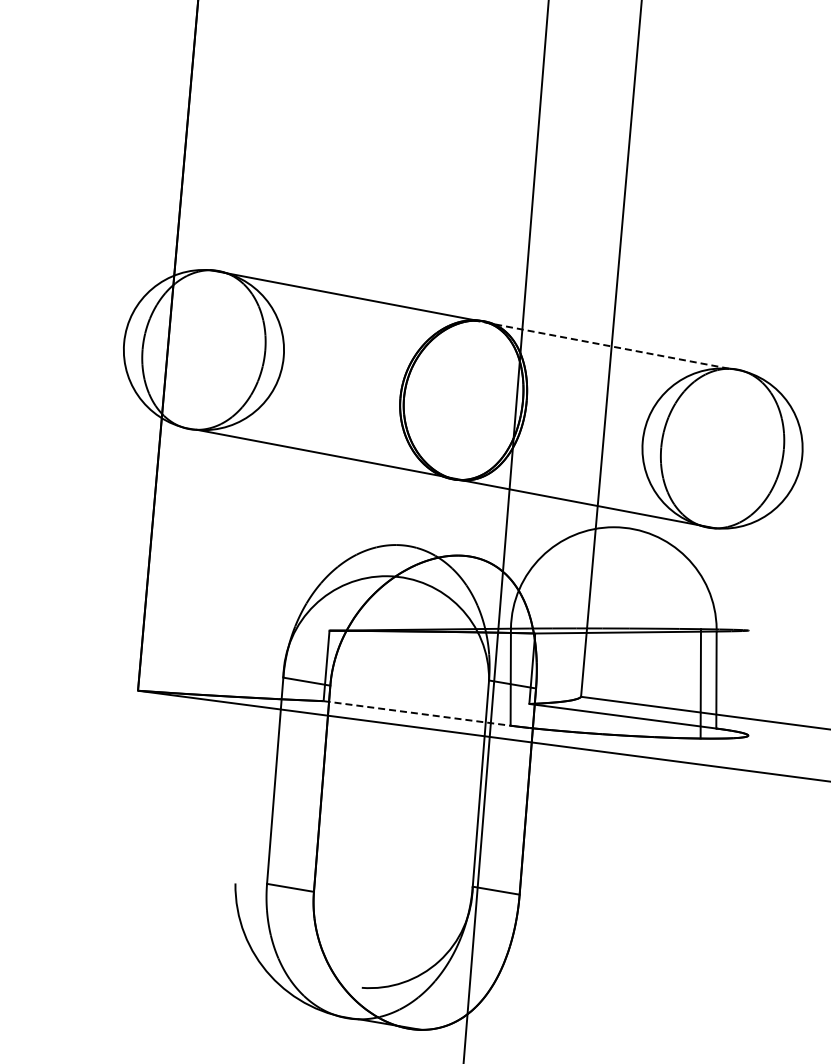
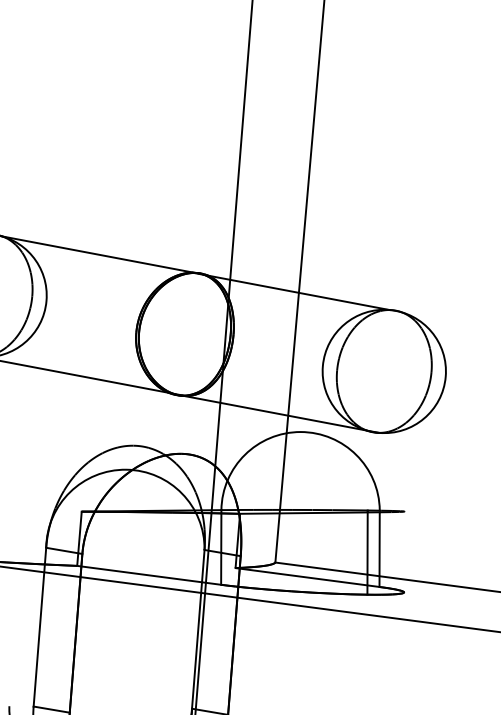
line: (602, 344) -> (291, 291), dashed -> solid
line: (417, 713) -> (149, 575), dashed -> solid

